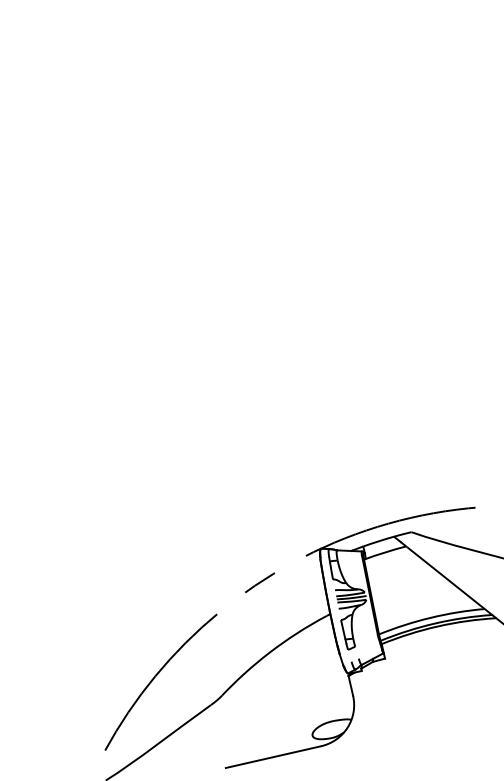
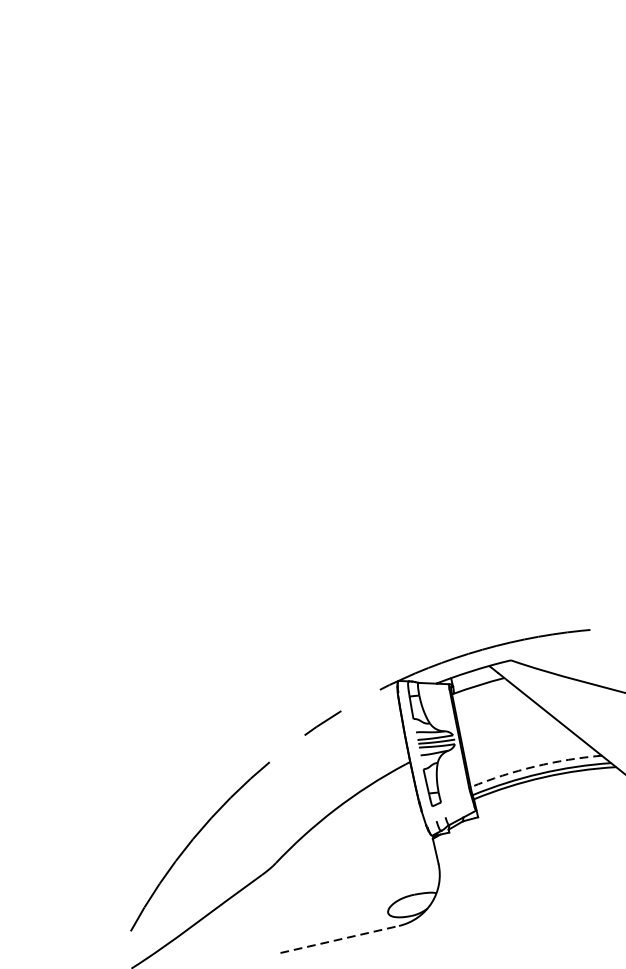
arc: (430, 617) -> (534, 766), solid -> dashed
line: (273, 757) -> (339, 939), solid -> dashed

